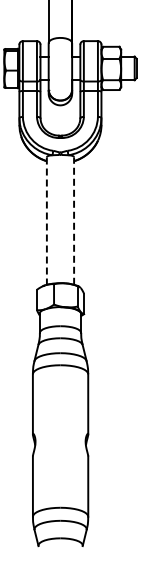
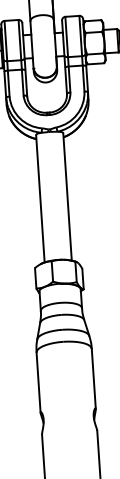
line: (46, 221) -> (40, 199), dashed -> solid
line: (74, 221) -> (67, 197), dashed -> solid

